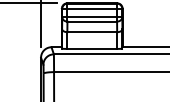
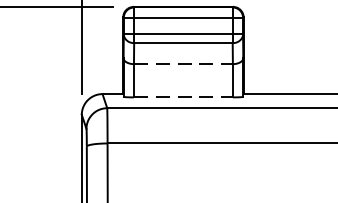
line: (92, 32) -> (183, 64), solid -> dashed
line: (92, 48) -> (183, 96), solid -> dashed

